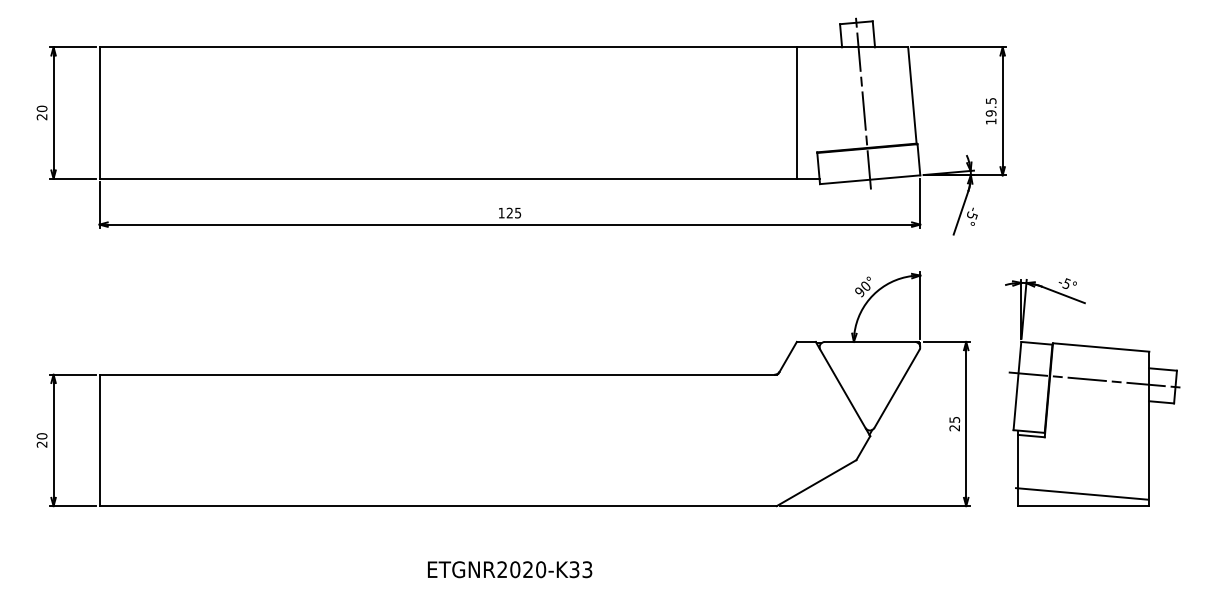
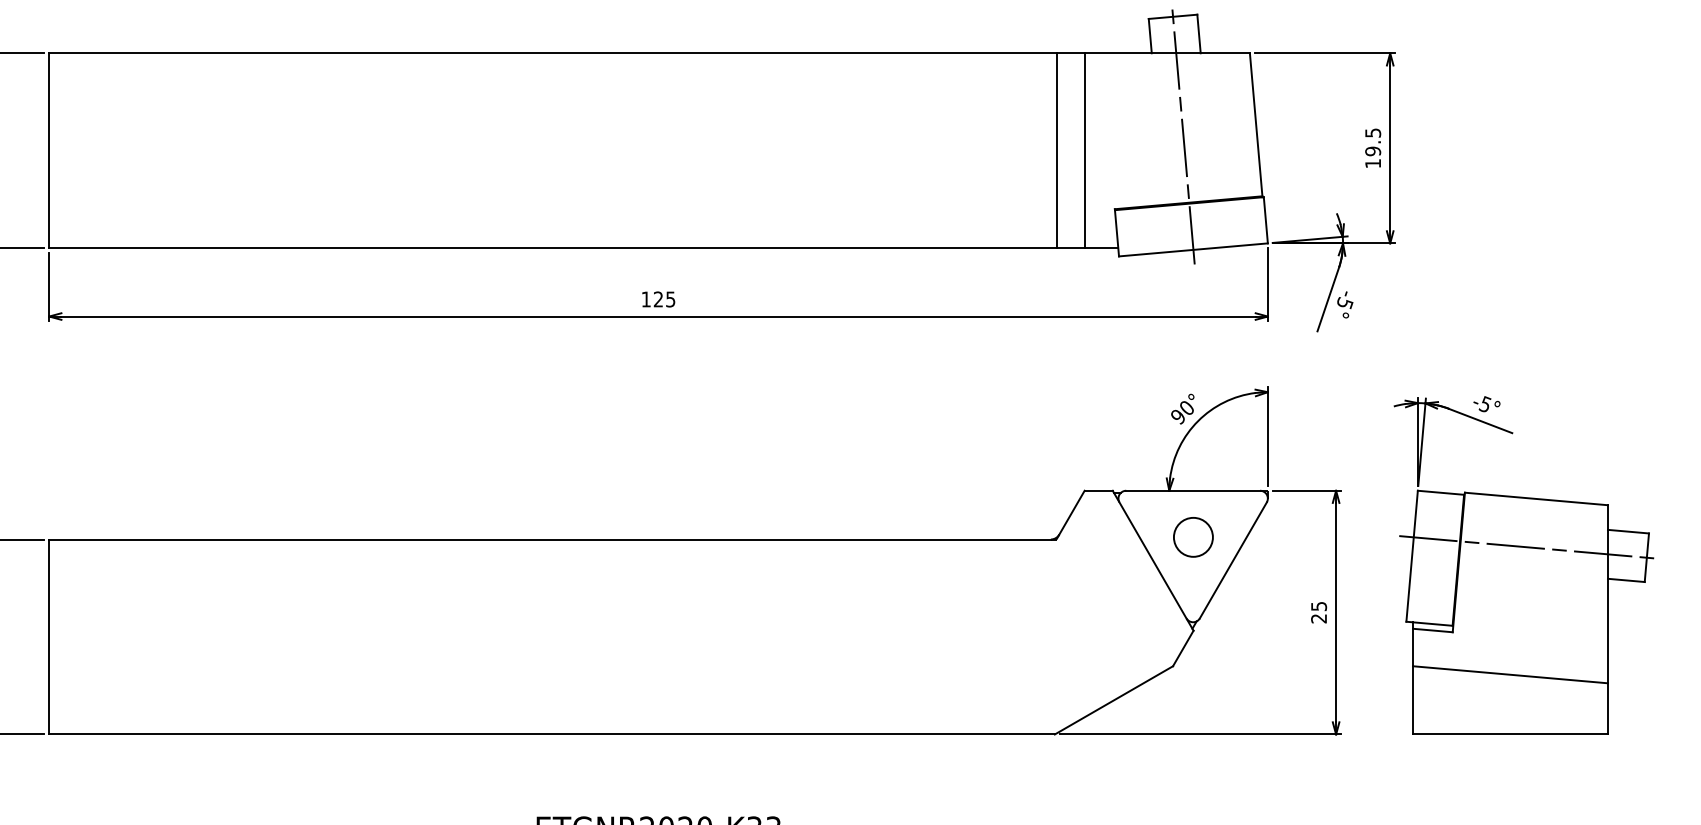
line: (777, 112) -> (1055, 150), added
circle: (870, 373) -> (1193, 537), added
line: (1081, 493) -> (1510, 674), moved

